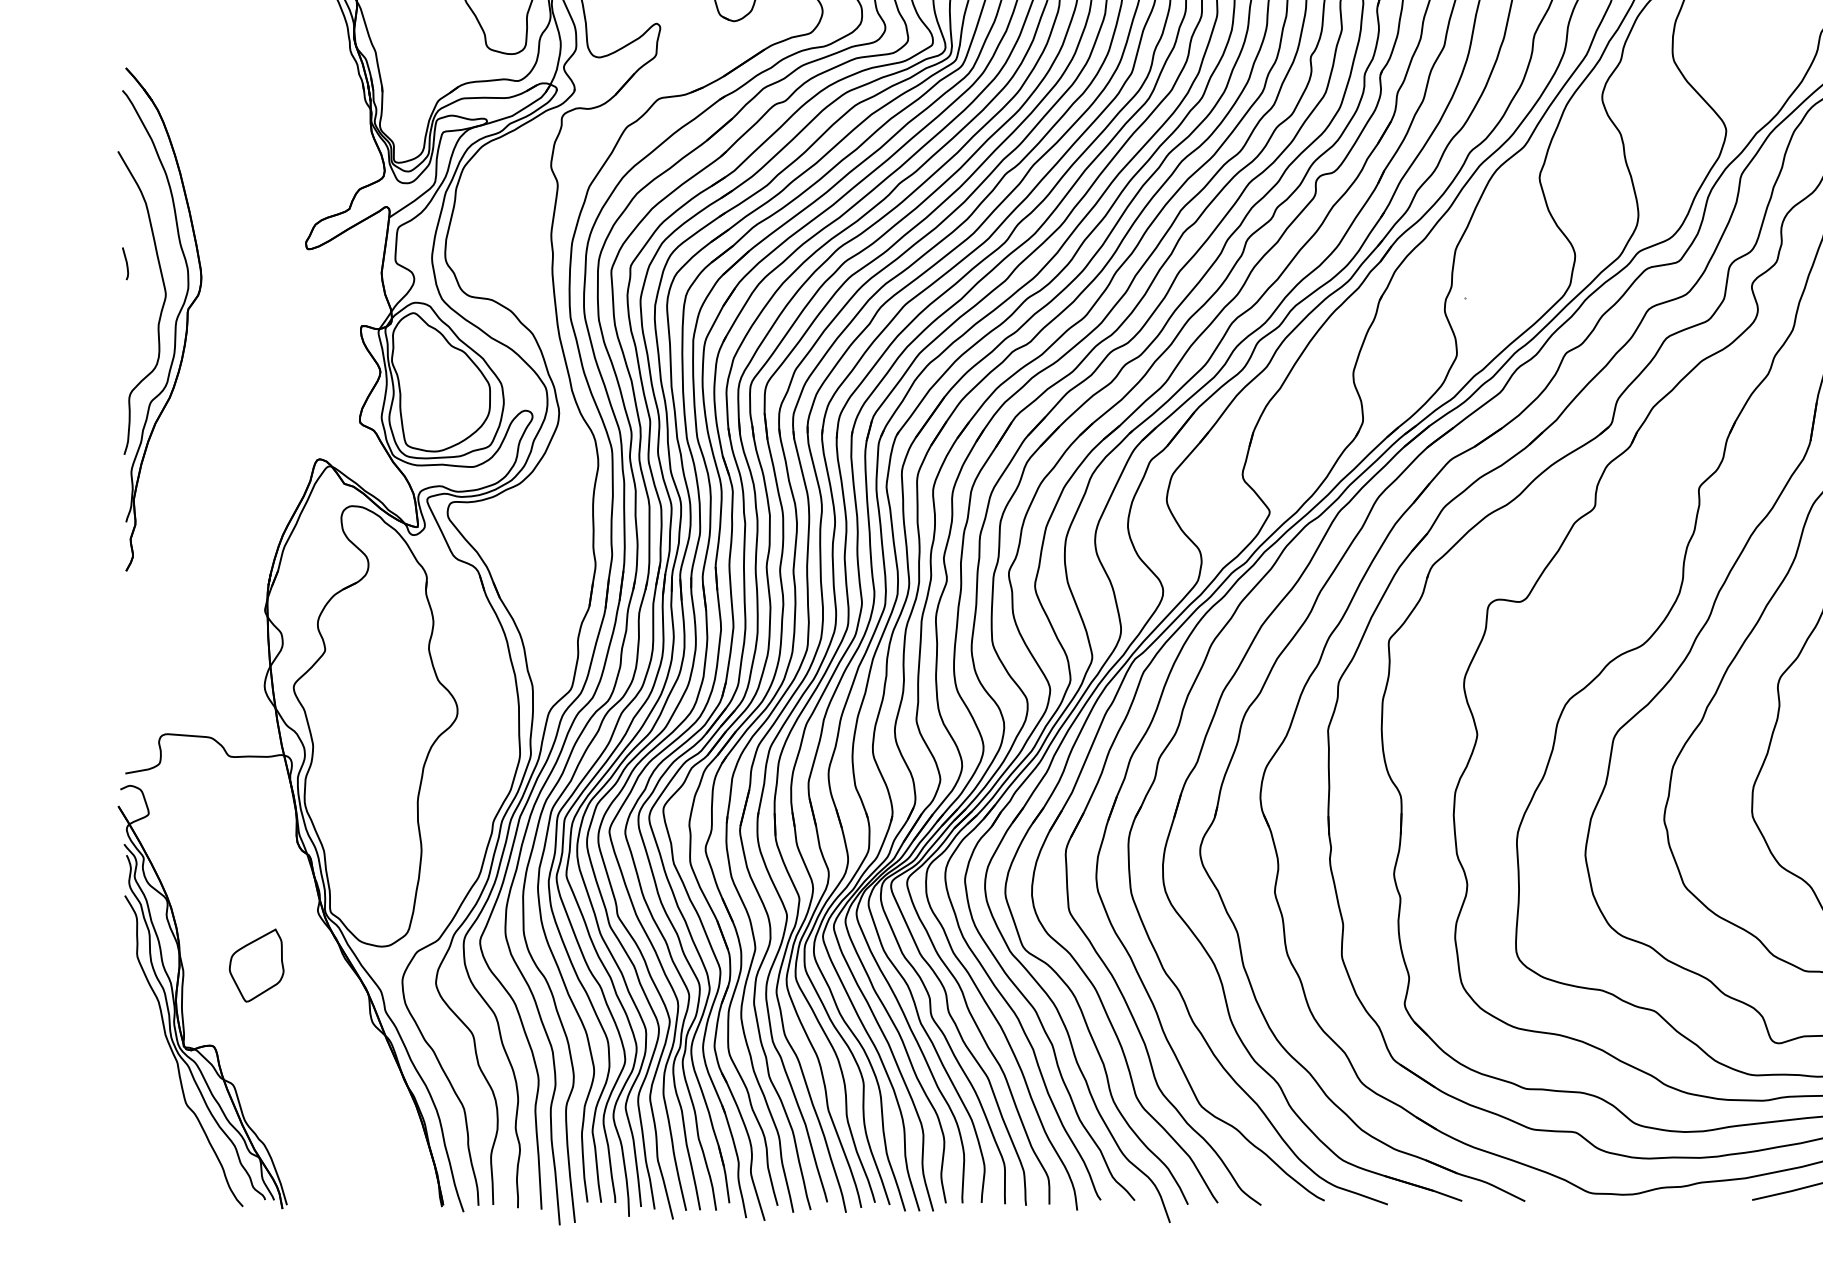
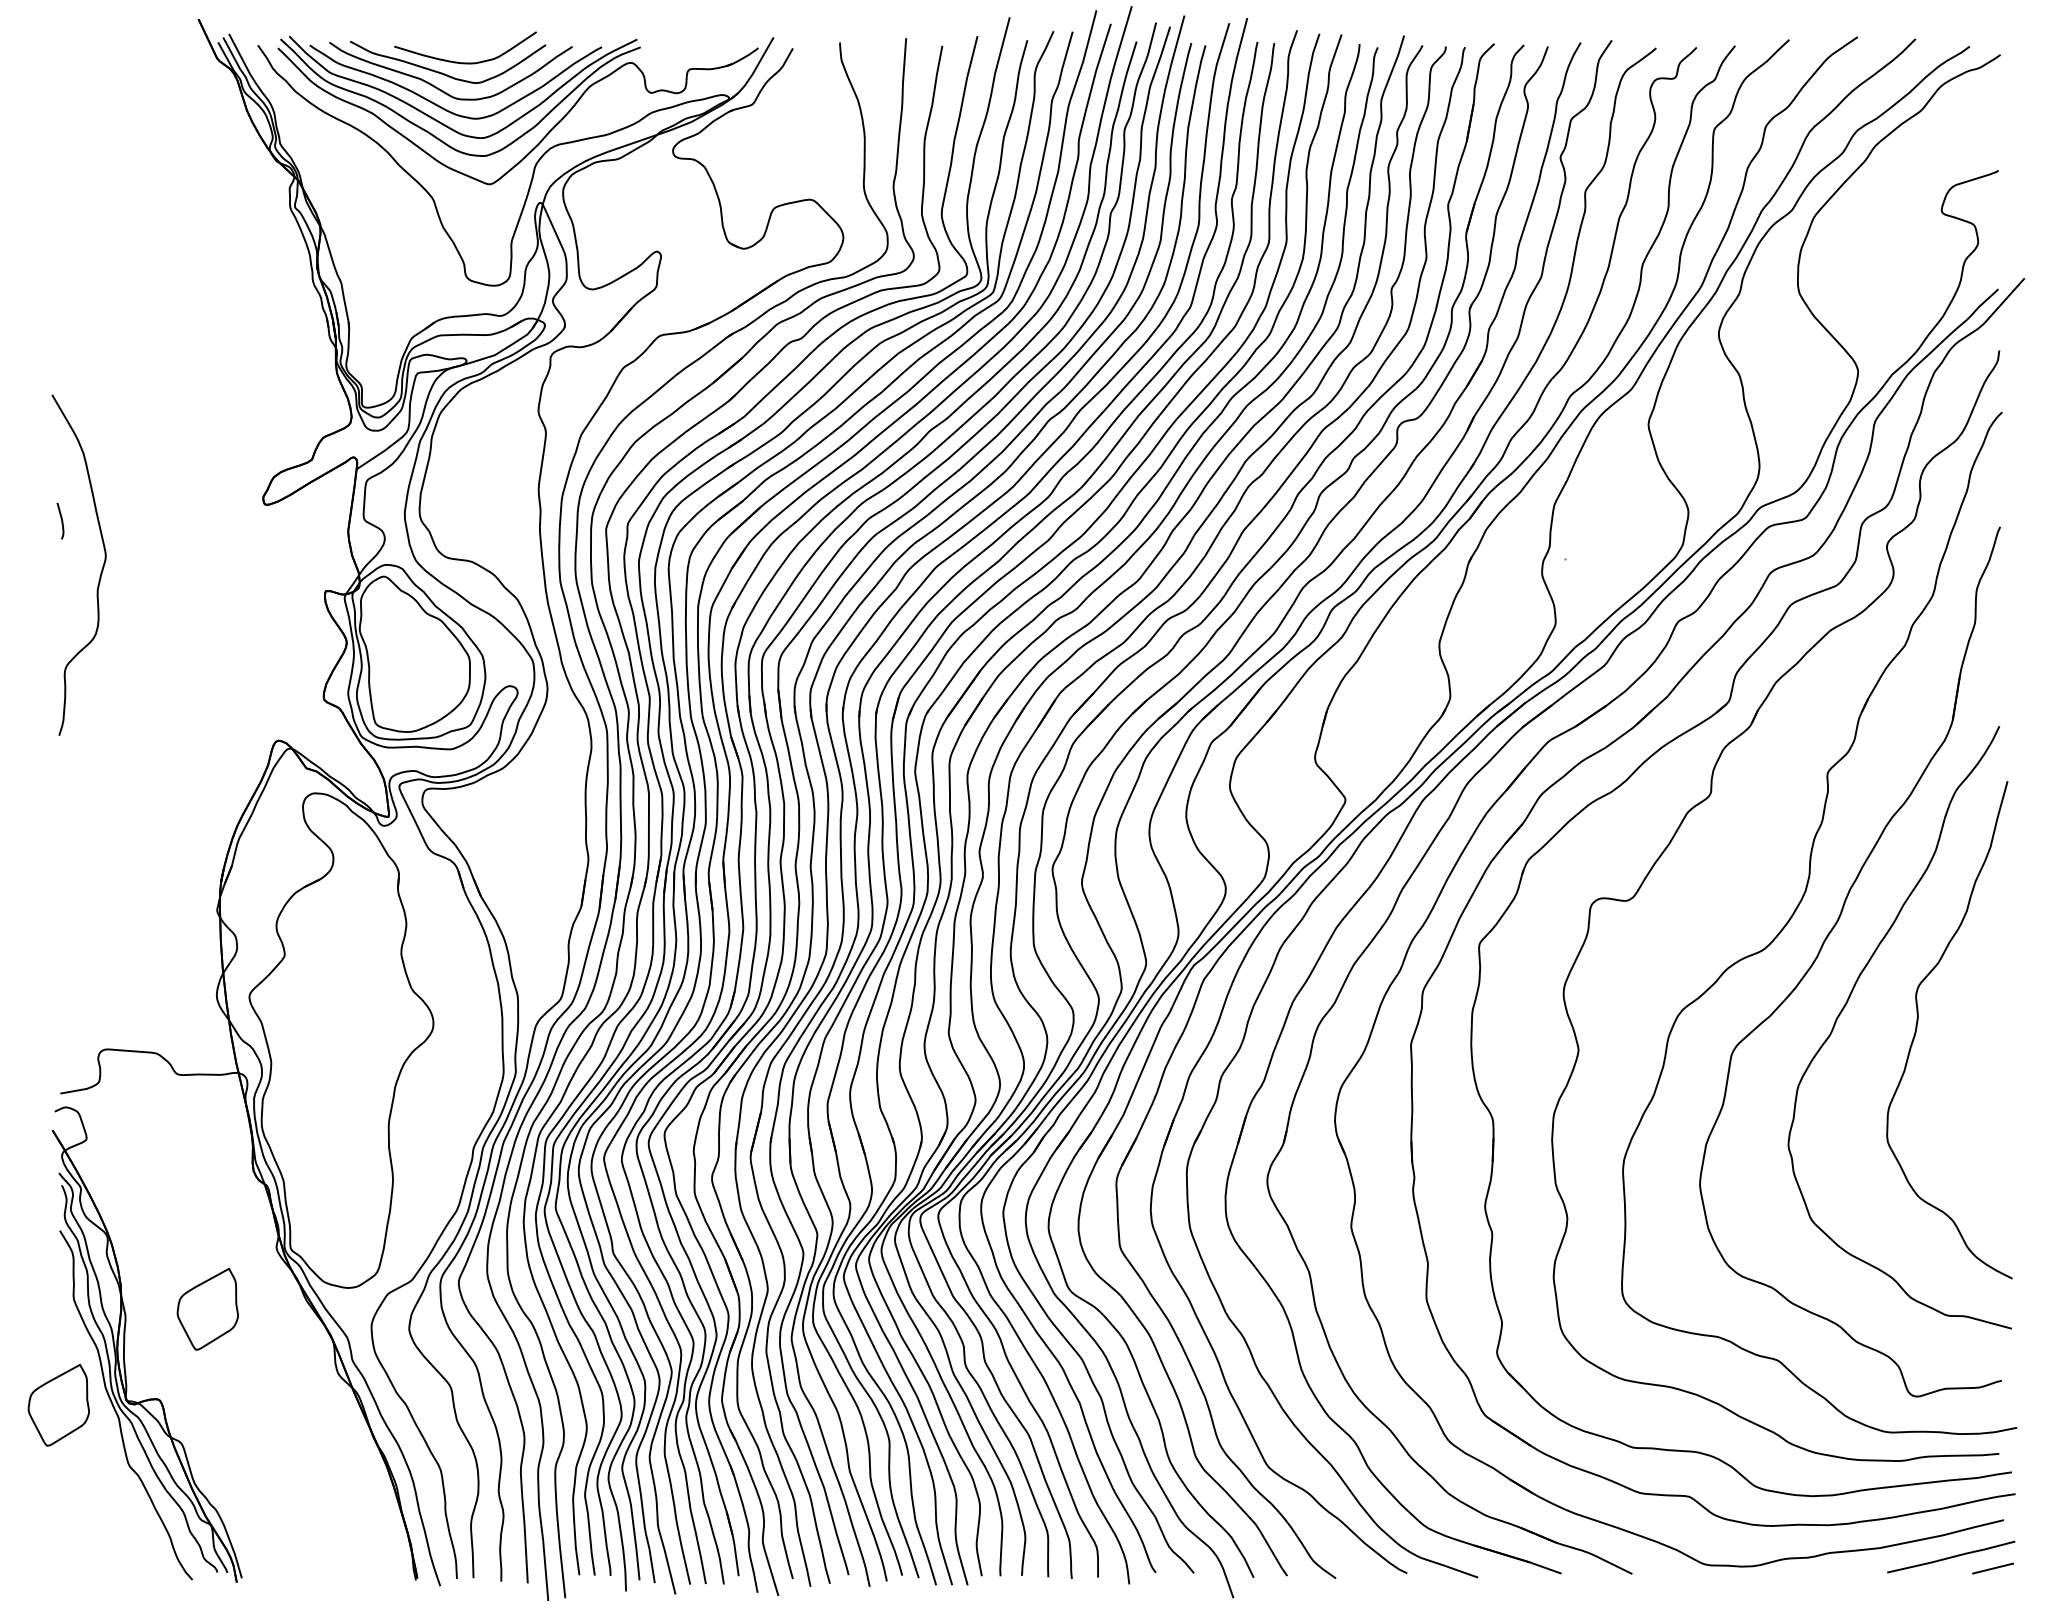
part: (175, 321) -> (116, 585), removed
part: (123, 1050) -> (58, 1404), added

